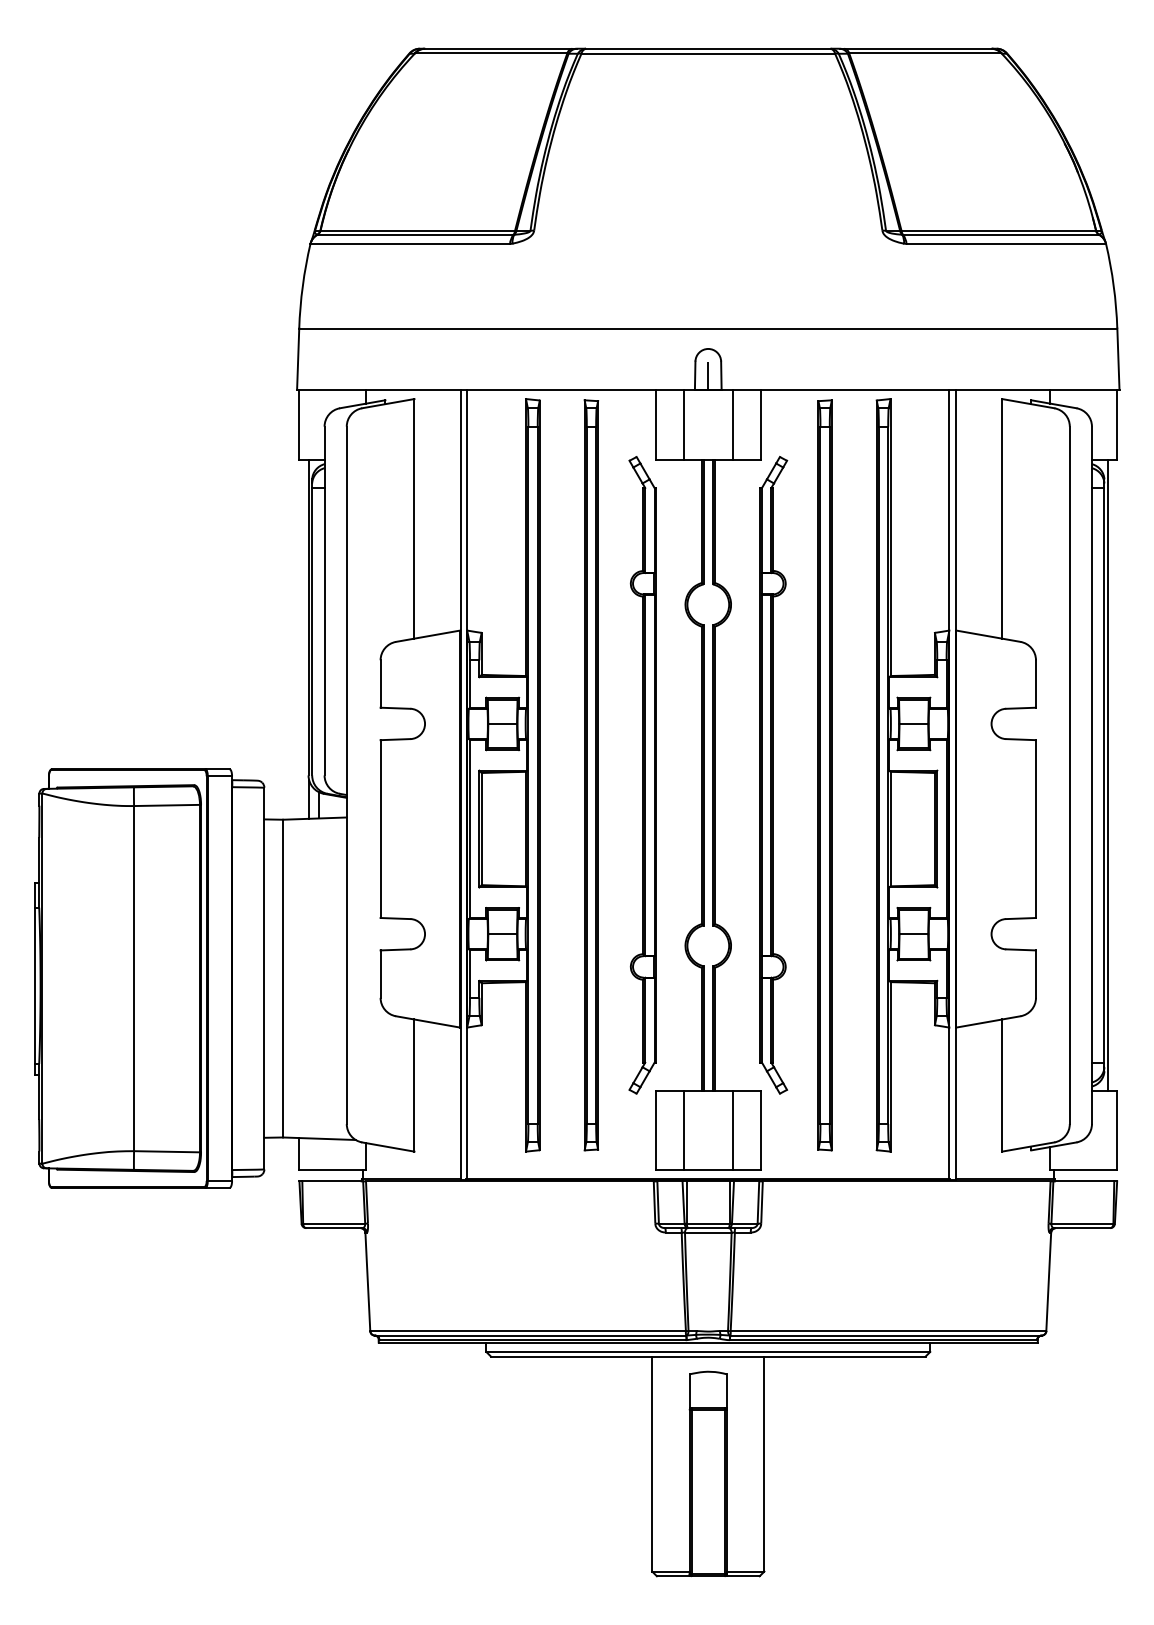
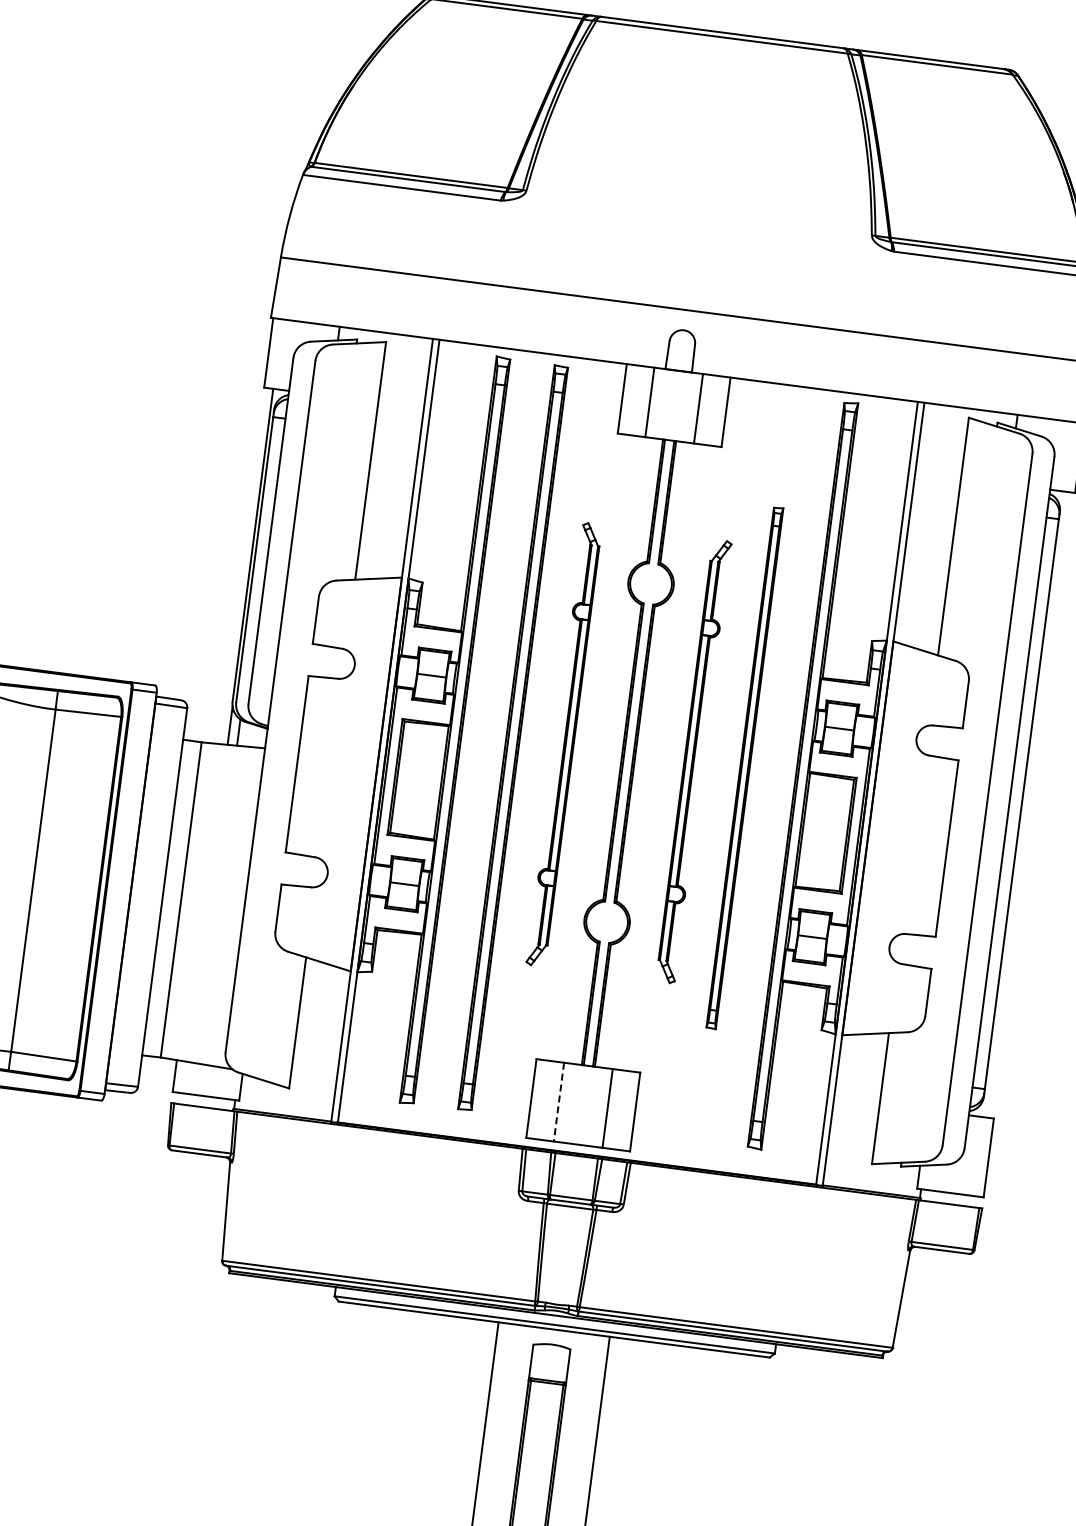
line: (708, 375) -> (680, 356), removed
line: (1108, 774) -> (1026, 803), removed
part: (642, 775) -> (563, 744), size x0.7
part: (773, 775) -> (693, 761), size x0.7
part: (824, 775) -> (744, 768), size x0.7
line: (683, 1130) -> (558, 1102), solid -> dashed

